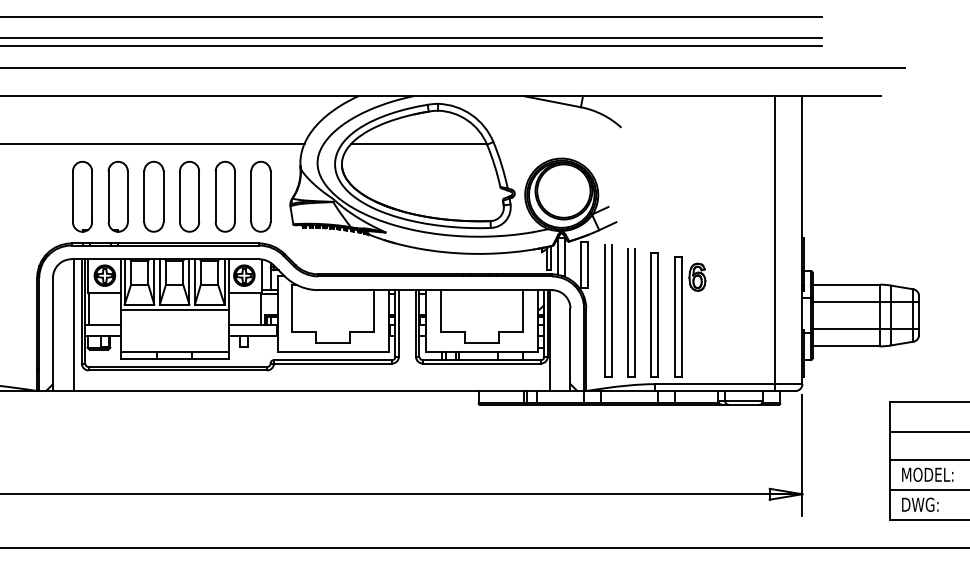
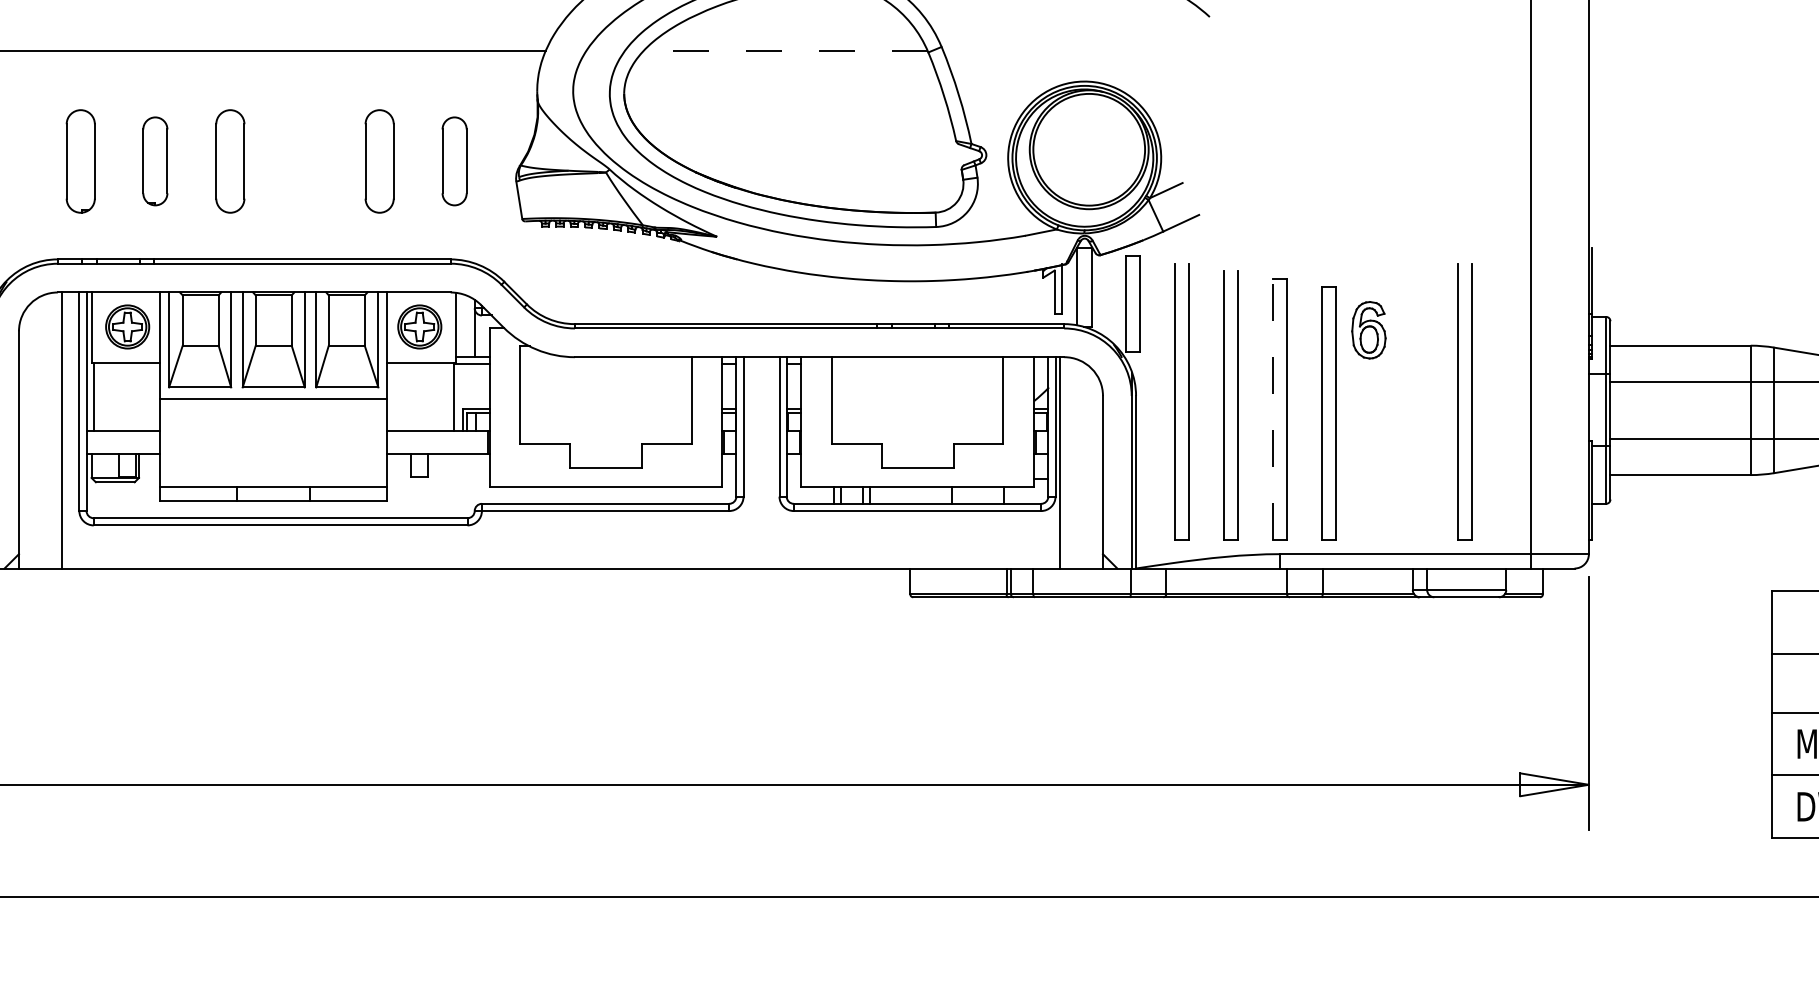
line: (419, 143) -> (786, 49), solid -> dashed
part: (82, 196) -> (80, 161), size x0.7
part: (117, 196) -> (154, 161), size x0.6
part: (153, 196) -> (229, 161), size x0.7
part: (189, 196) -> (304, 161), removed
part: (224, 196) -> (378, 161), size x0.7
part: (260, 196) -> (453, 161), size x0.6
part: (743, 310) -> (1465, 399), added
line: (651, 314) -> (1272, 408), solid -> dashed

